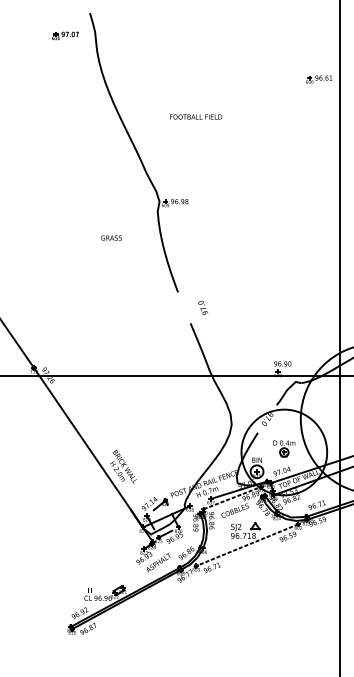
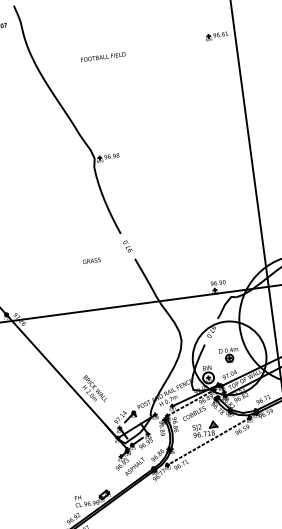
text: (196, 116) -> (103, 56), moved
text: (111, 237) -> (91, 260), moved
text: (202, 307) -> (127, 246), moved

